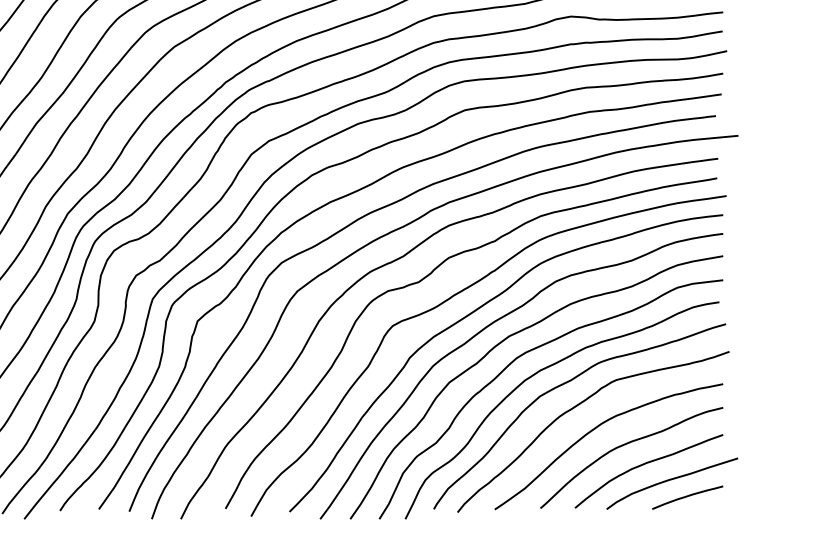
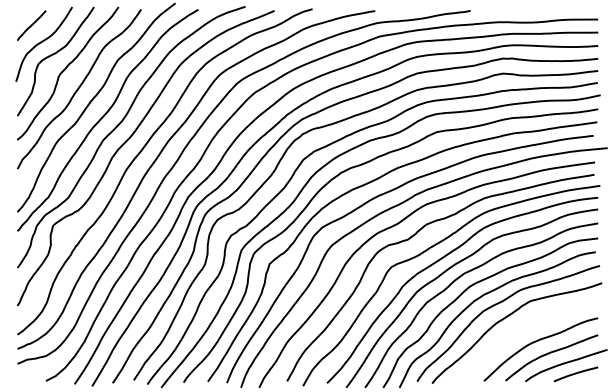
curve: (597, 429) -> (519, 331), removed

